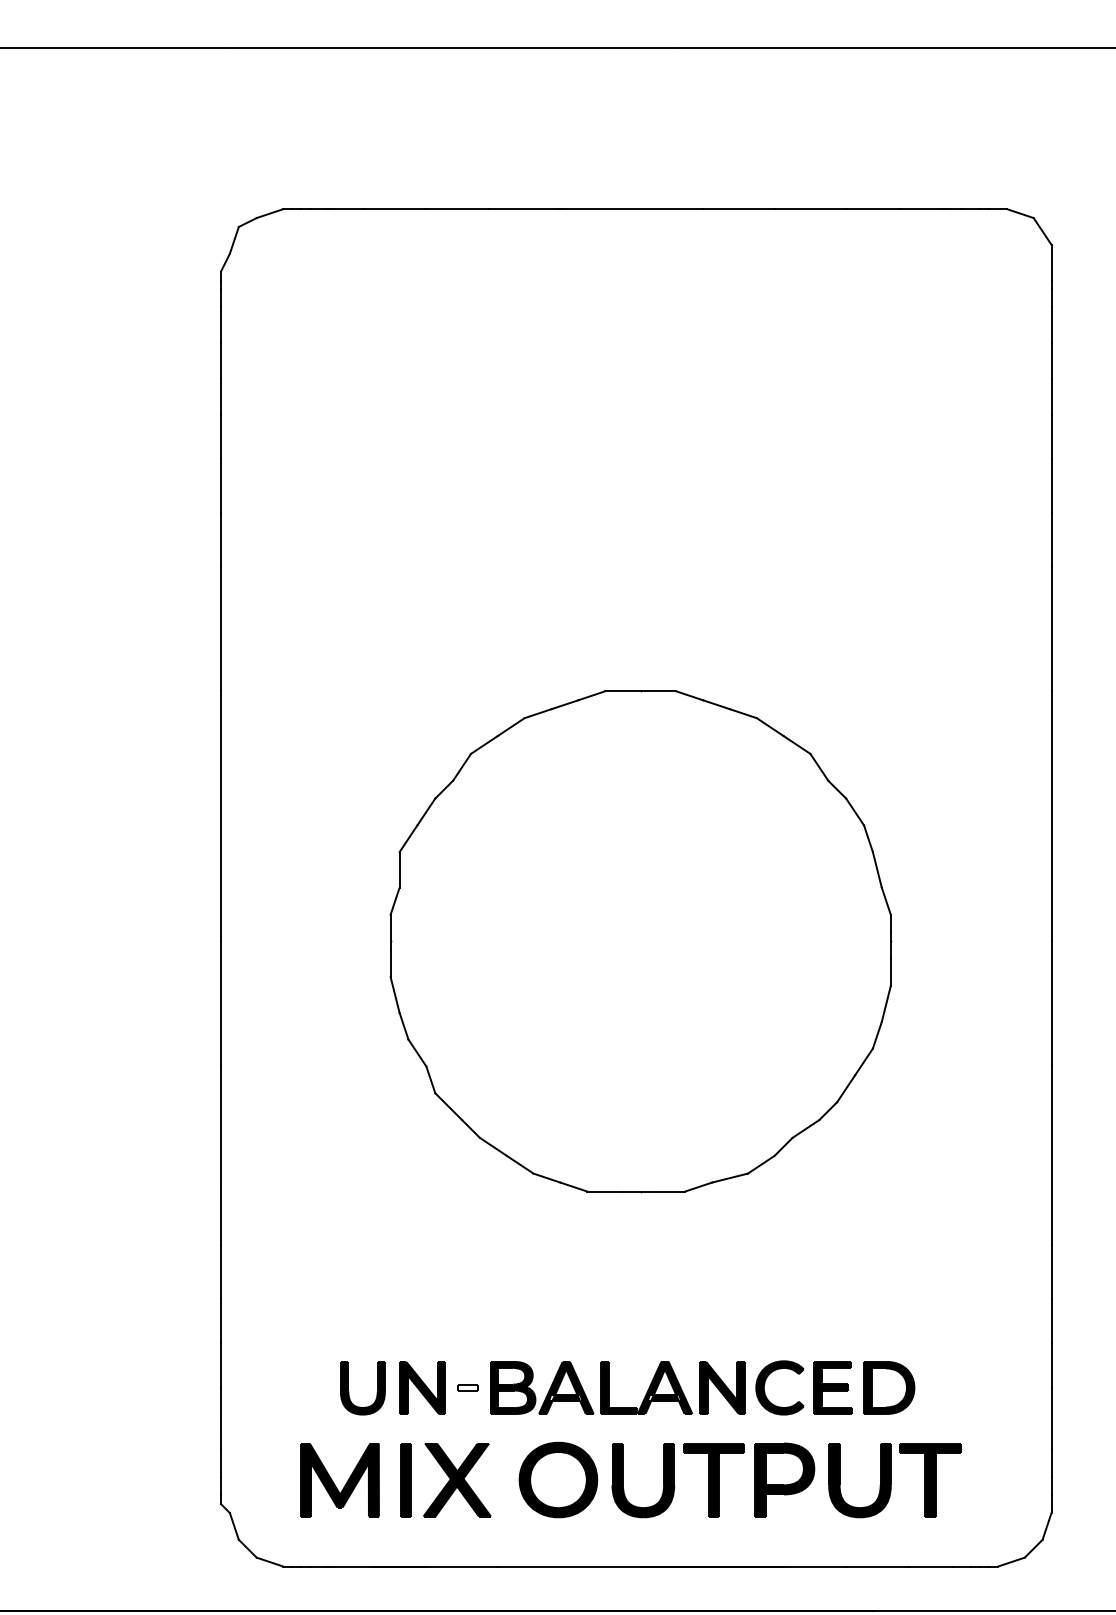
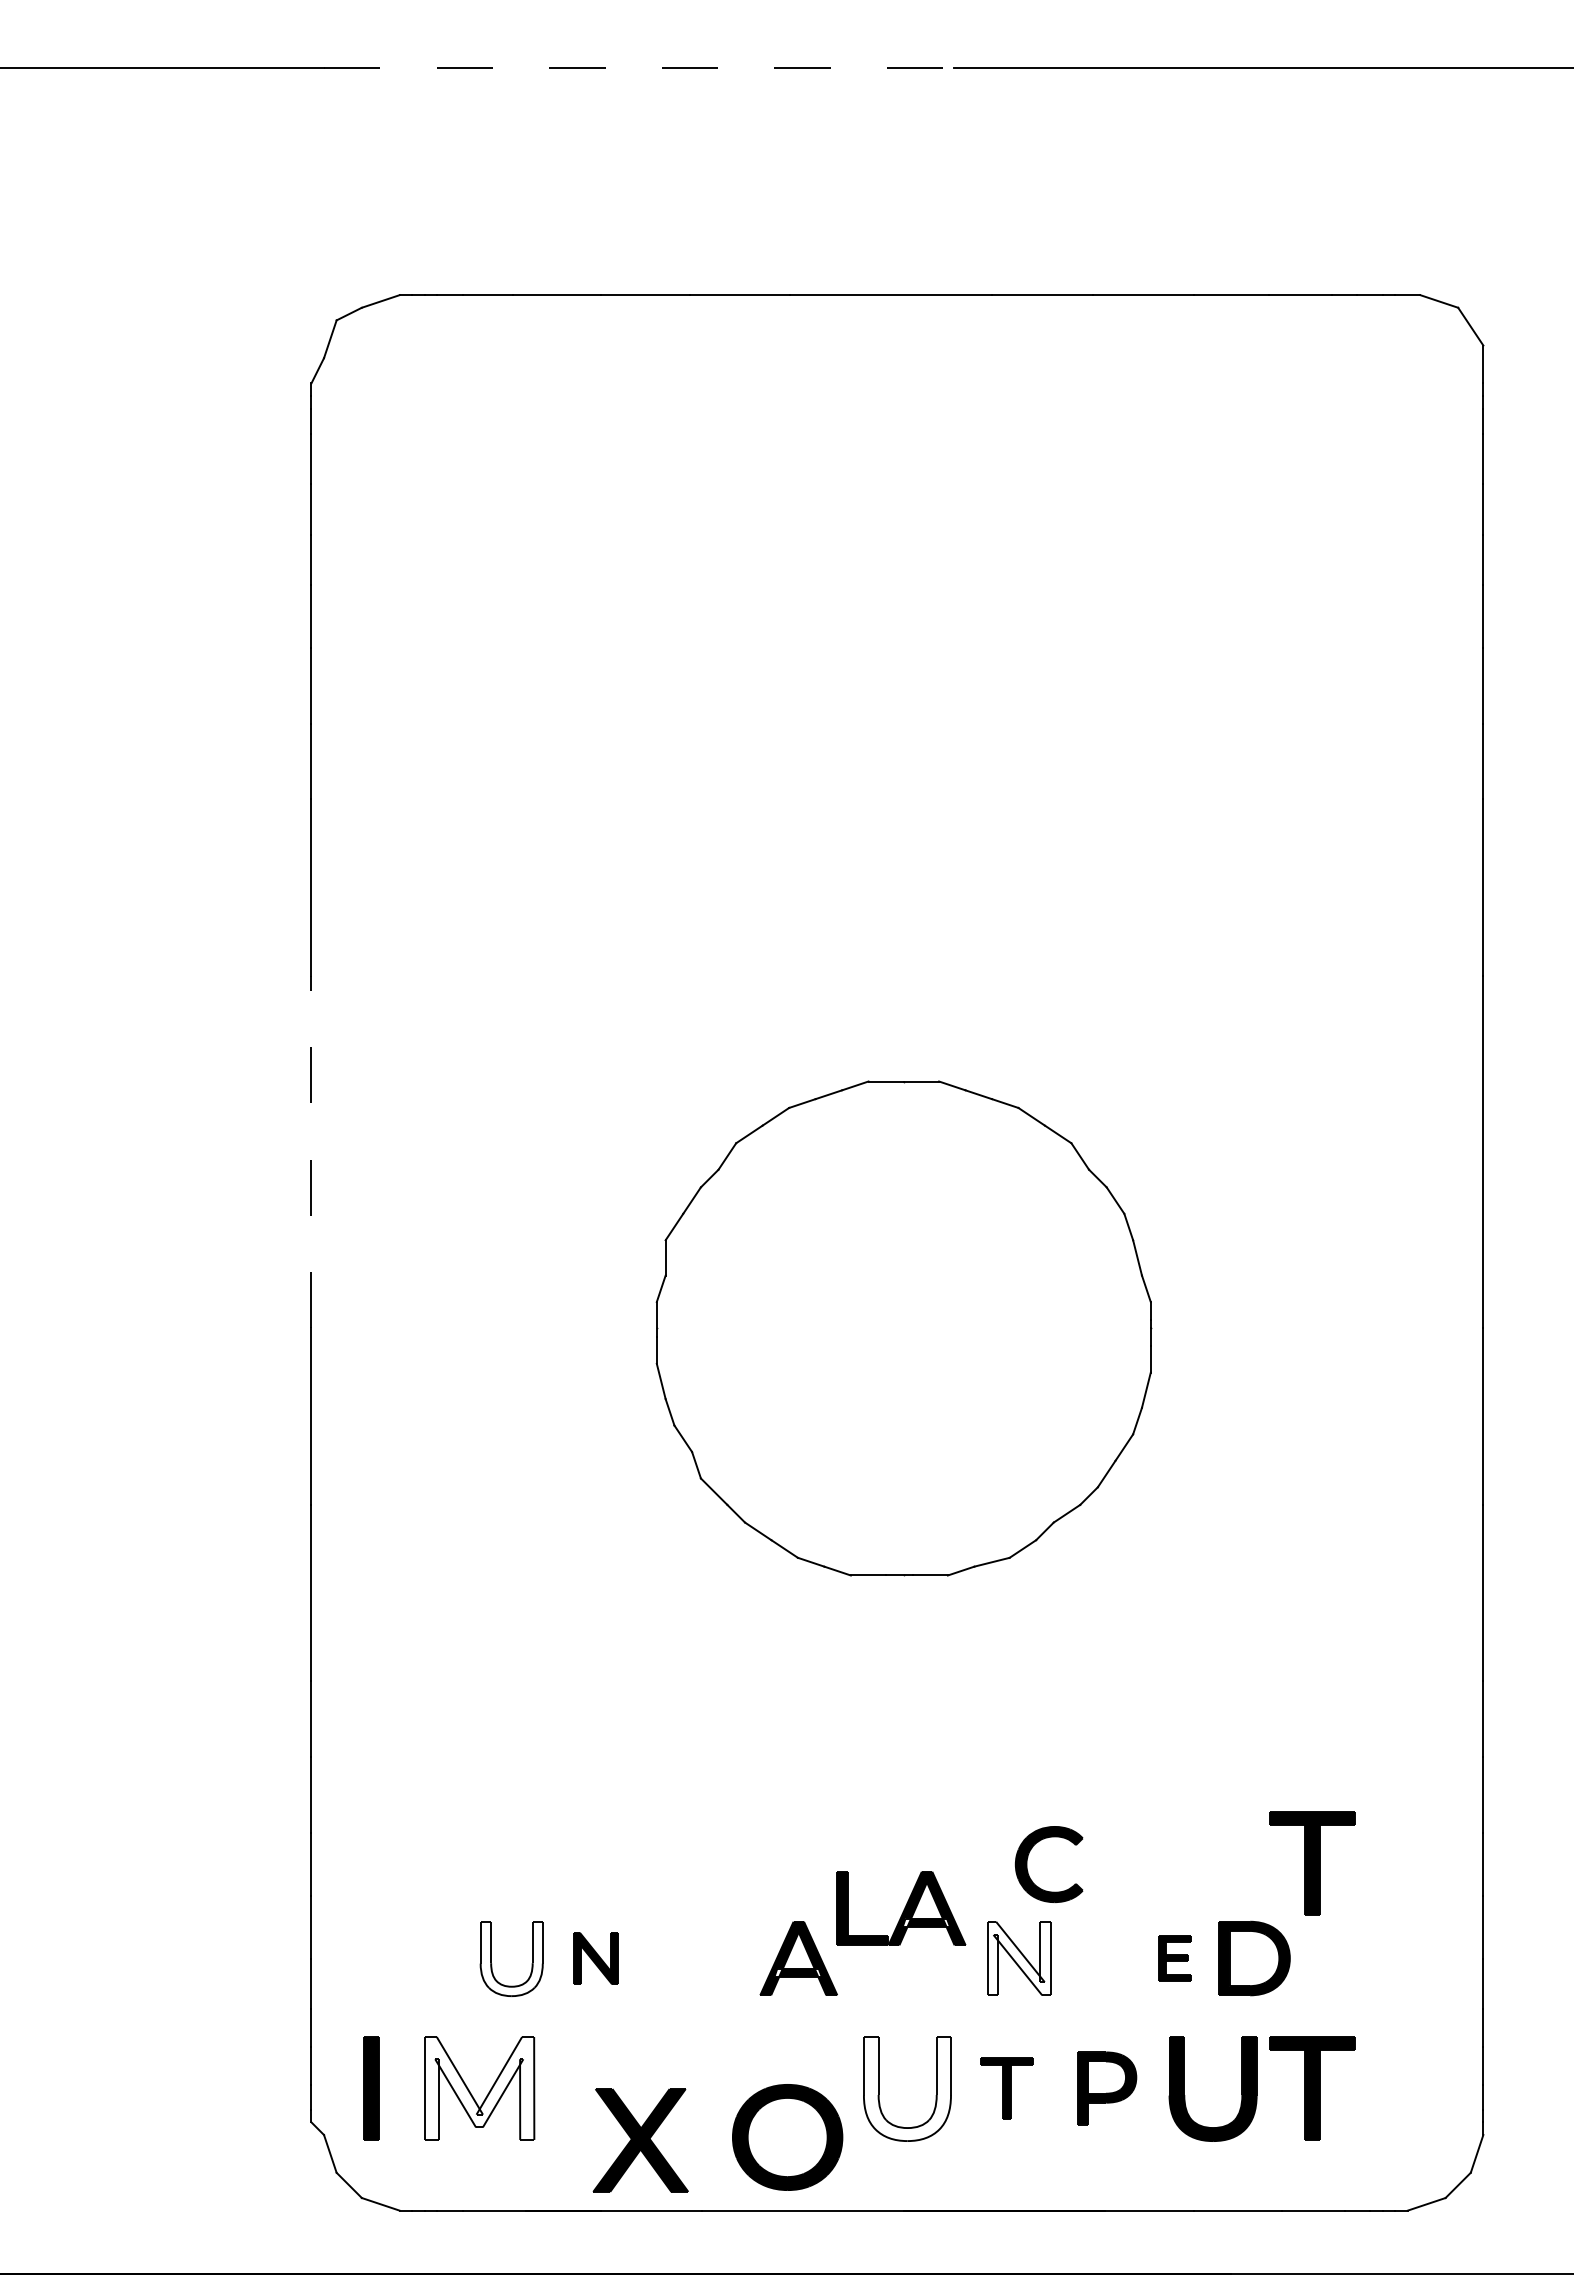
line: (453, 48) -> (639, 68), solid -> dashed
line: (221, 816) -> (311, 1151), solid -> dashed
part: (640, 941) -> (903, 1328), size x0.7
part: (930, 1320) -> (1312, 1863), added
fill: (362, 1387) -> (511, 1958), removed
part: (422, 1387) -> (595, 1958), size x0.7
part: (467, 1387) -> (659, 1958), removed
part: (512, 1387) -> (723, 1958), removed
part: (646, 1387) -> (901, 1908), moved
fill: (722, 1387) -> (1018, 1958), removed
part: (764, 1387) -> (1027, 1864), moved
part: (833, 1387) -> (1175, 1958), size x0.6
fill: (340, 1480) -> (479, 2088), removed
part: (405, 1480) -> (371, 2088), moved
part: (457, 1480) -> (640, 2140), moved
part: (558, 1480) -> (787, 2137), moved
fill: (643, 1480) -> (907, 2089), removed
part: (713, 1480) -> (1006, 2088), size x0.6
part: (785, 1480) -> (1107, 2088), size x0.7

